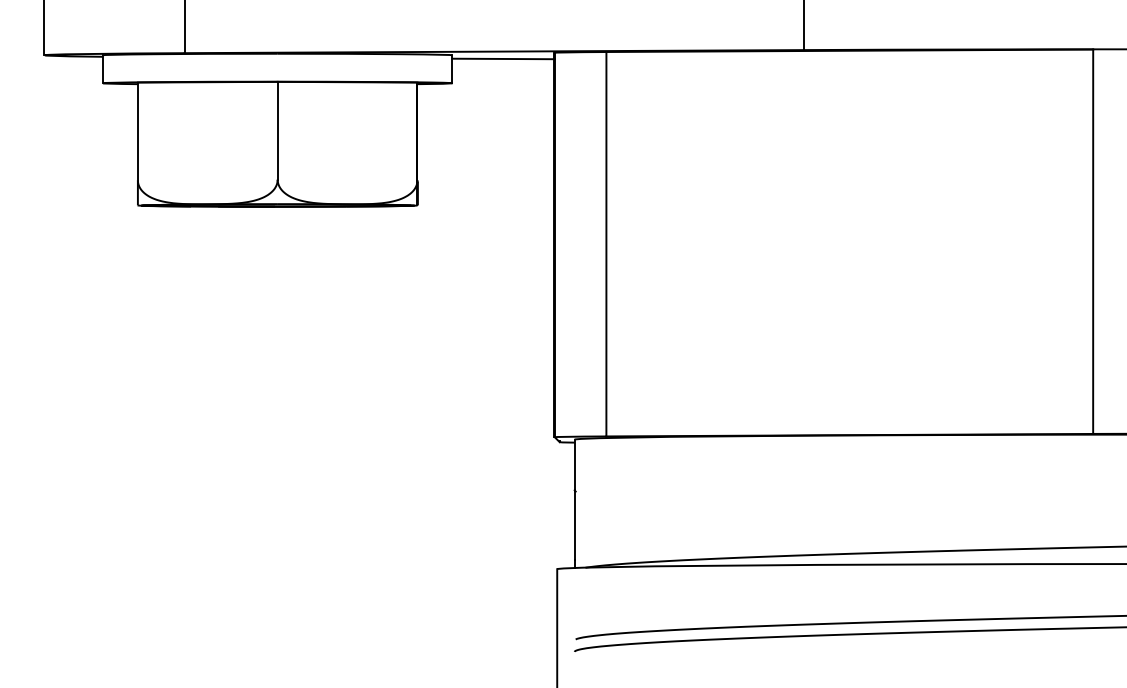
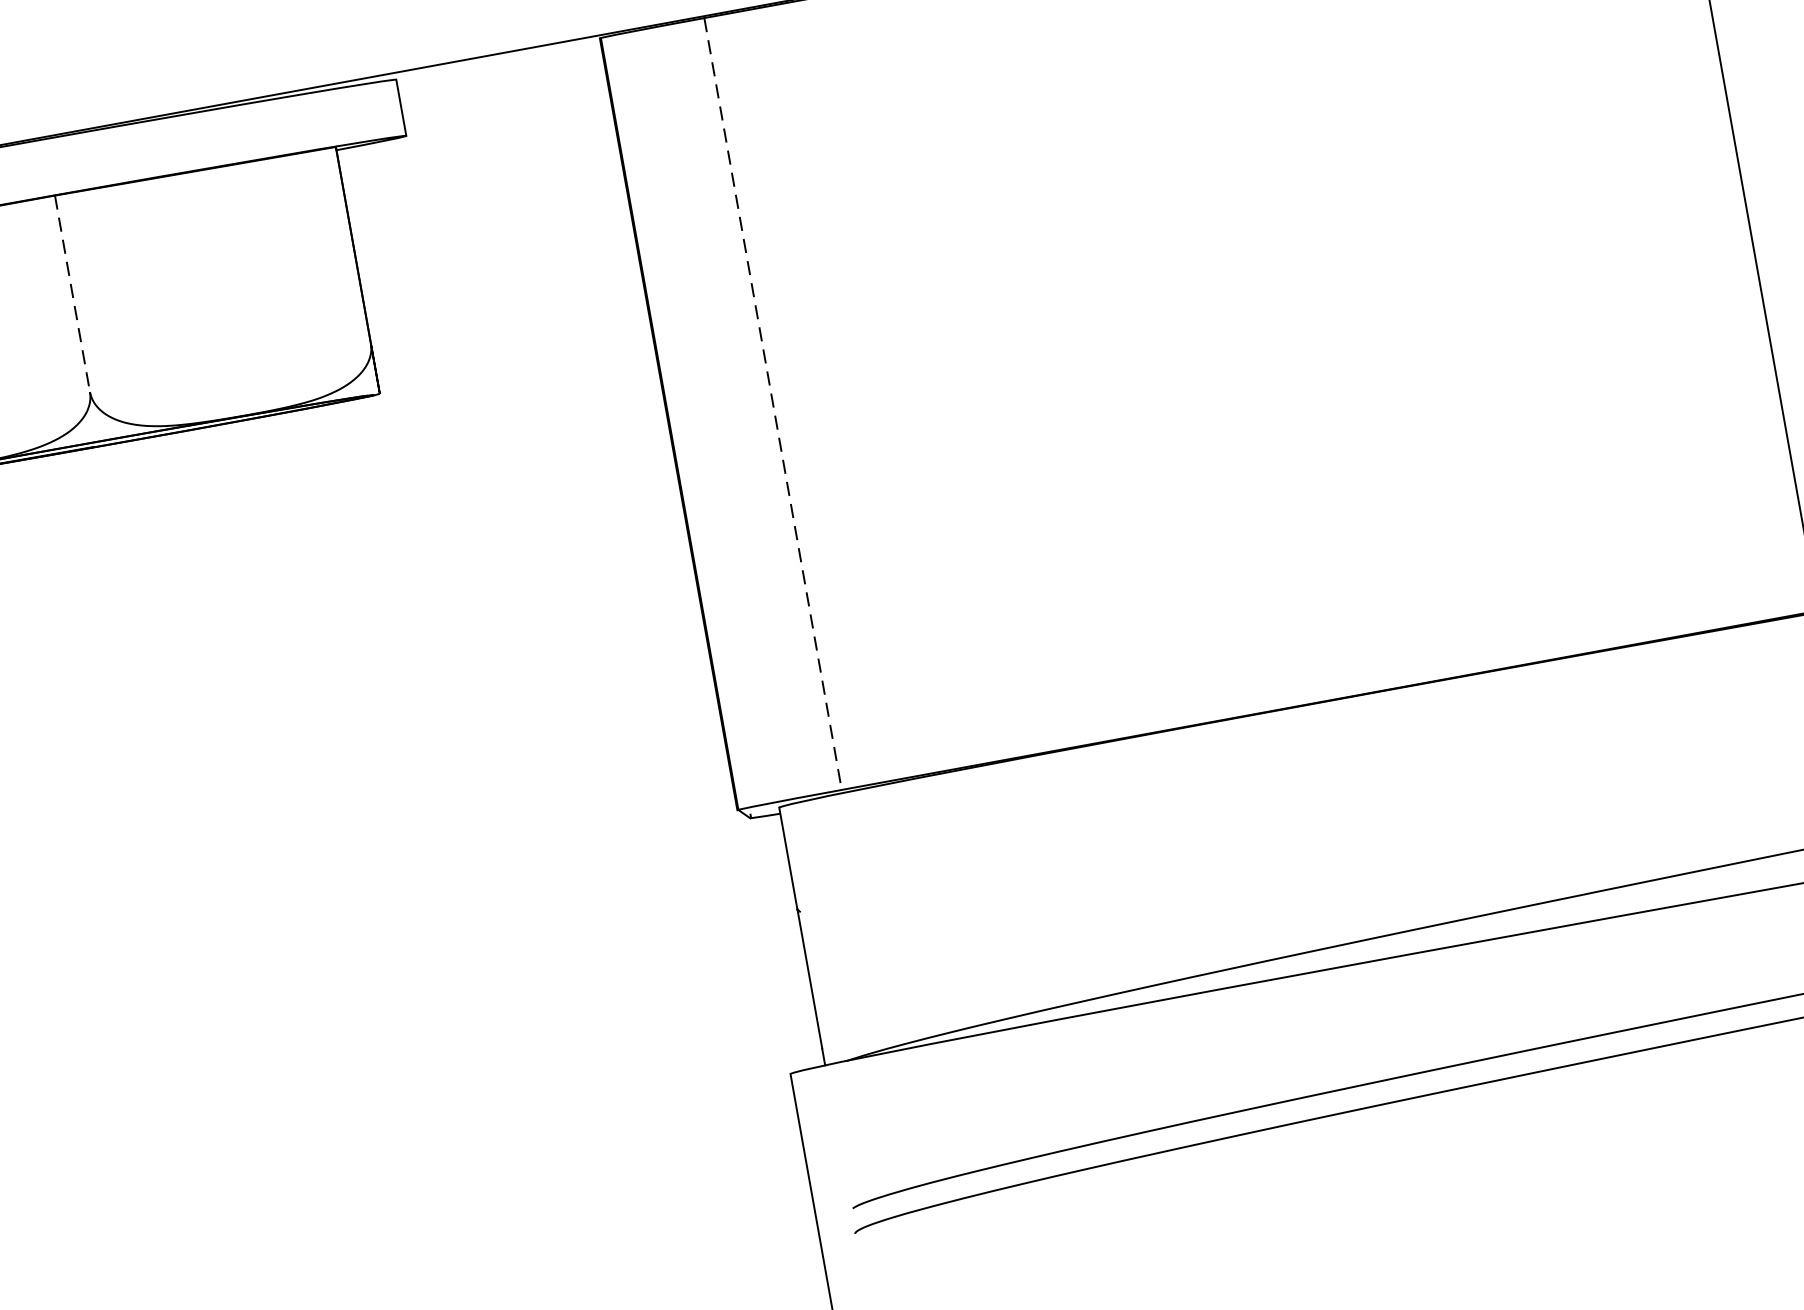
line: (503, 58) -> (500, 67), removed
line: (277, 130) -> (72, 293), solid -> dashed
line: (606, 244) -> (773, 404), solid -> dashed

